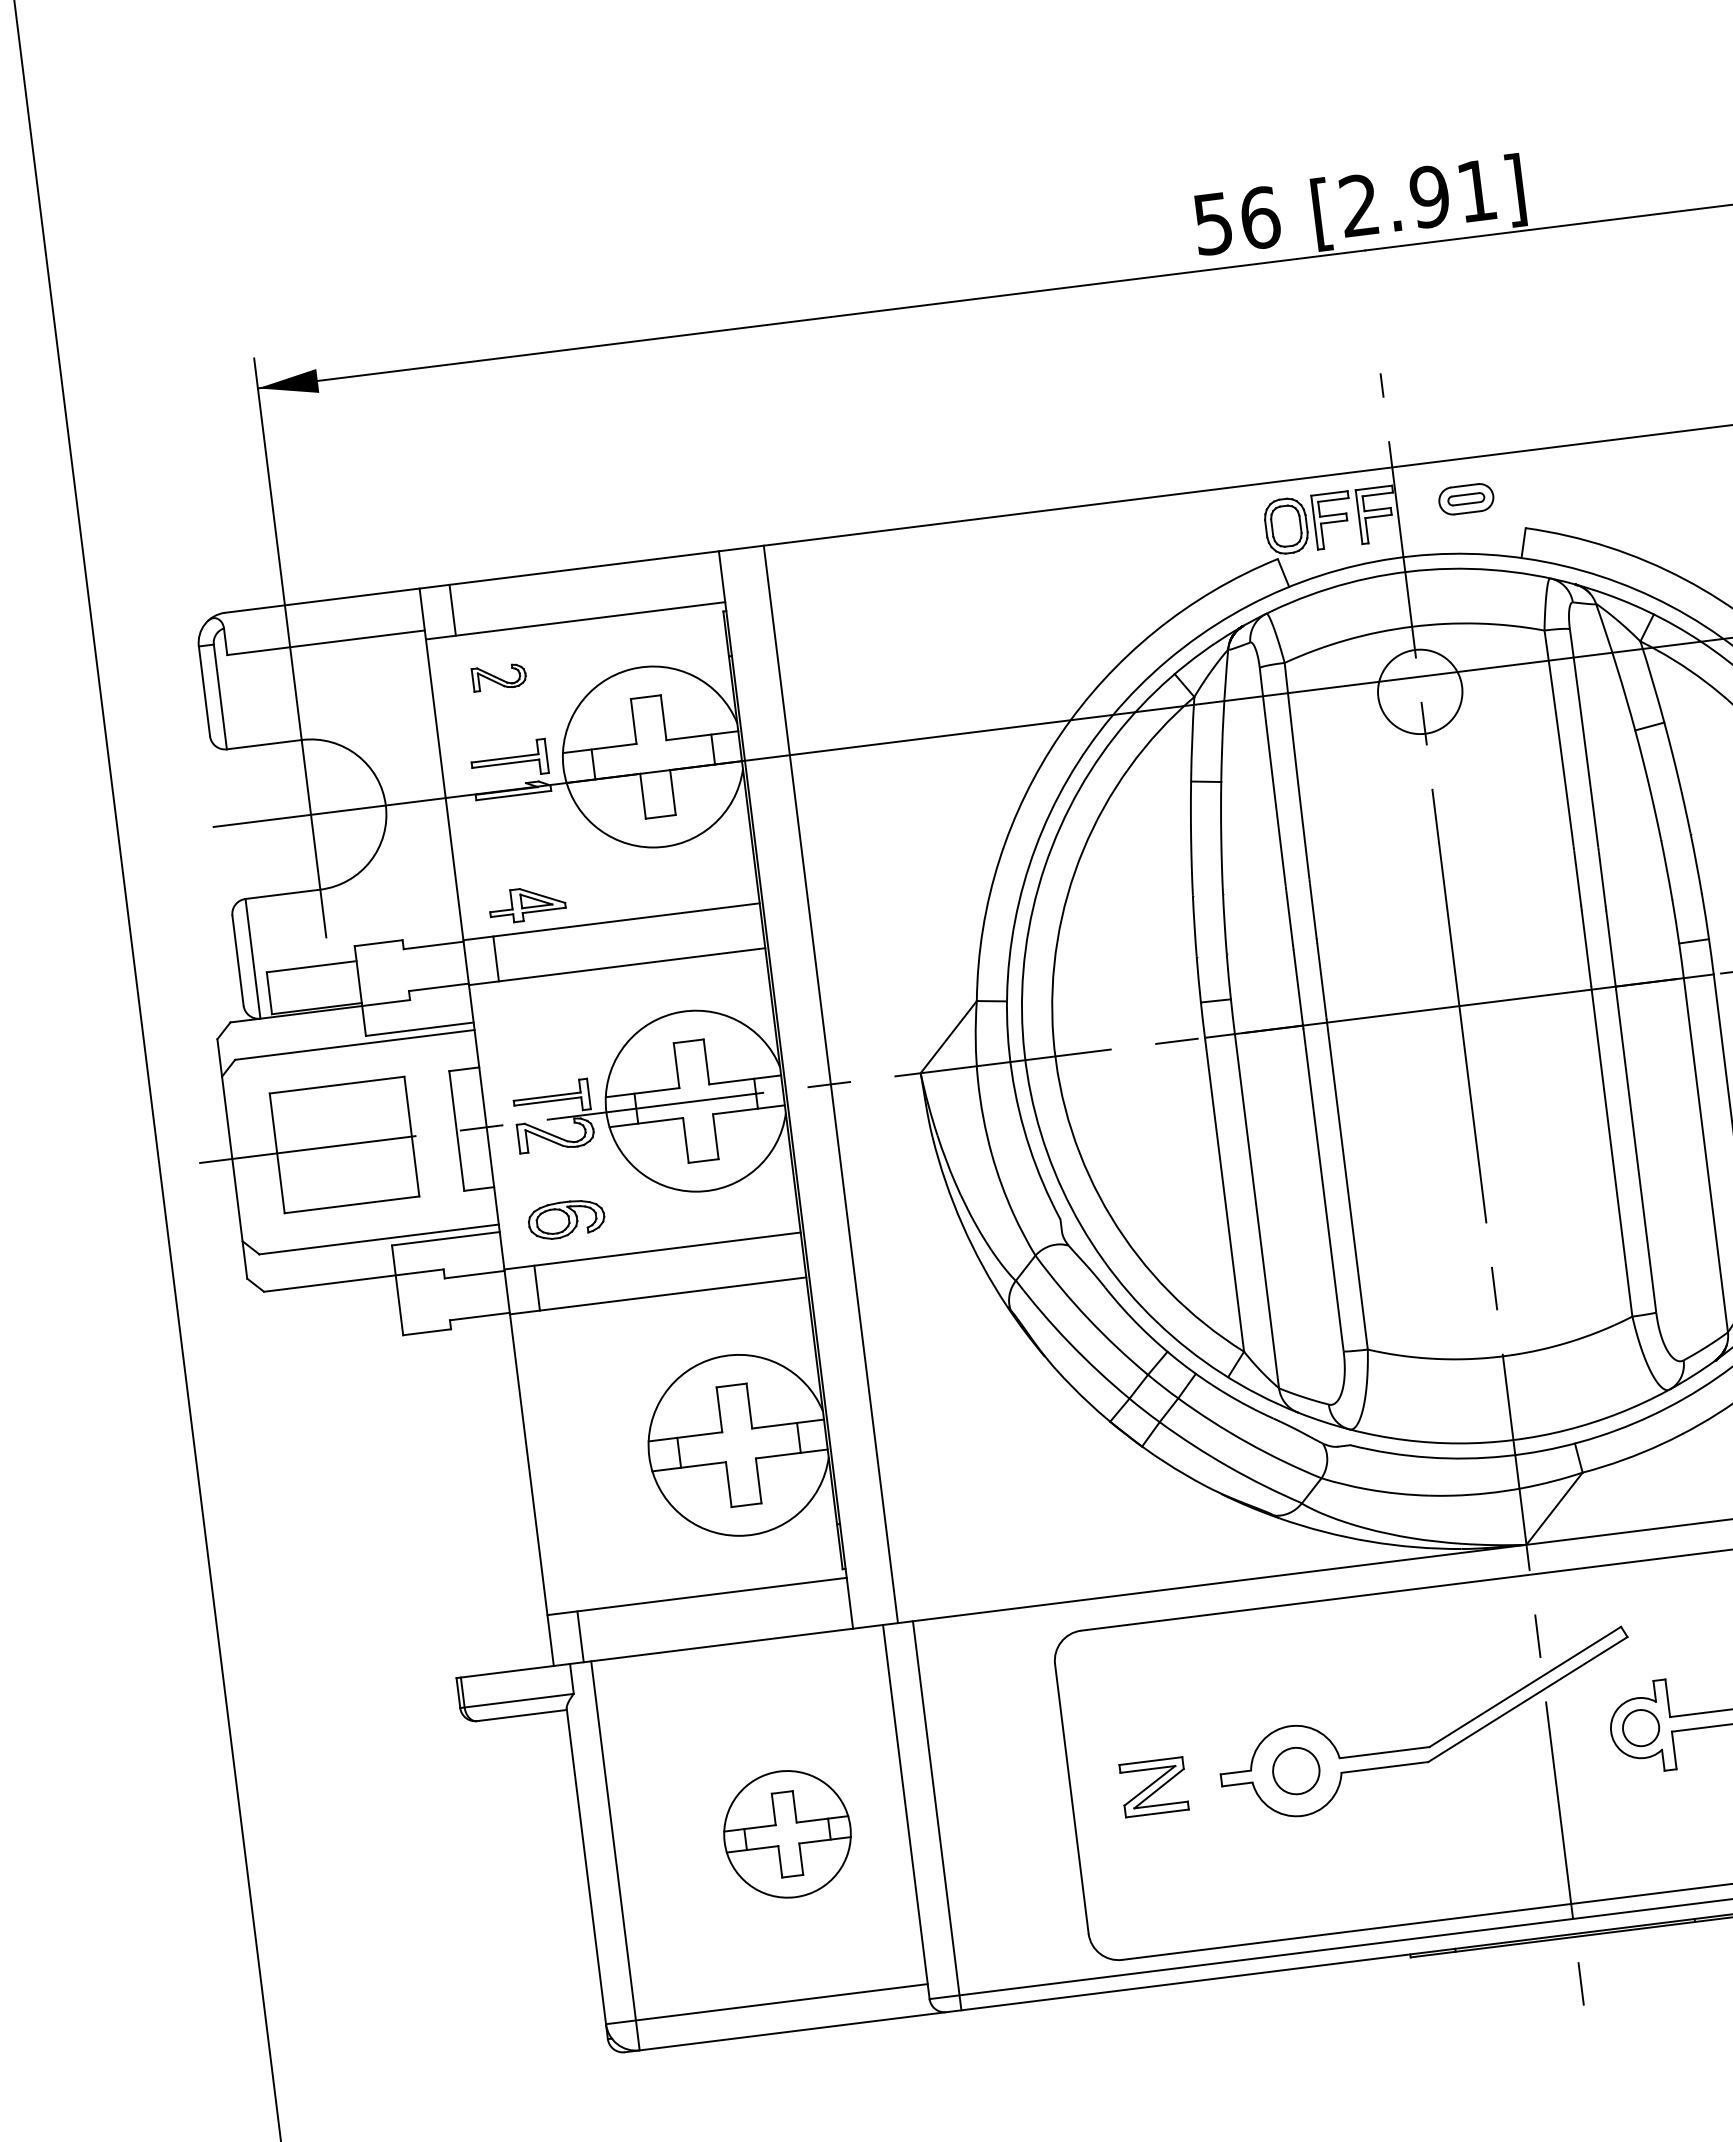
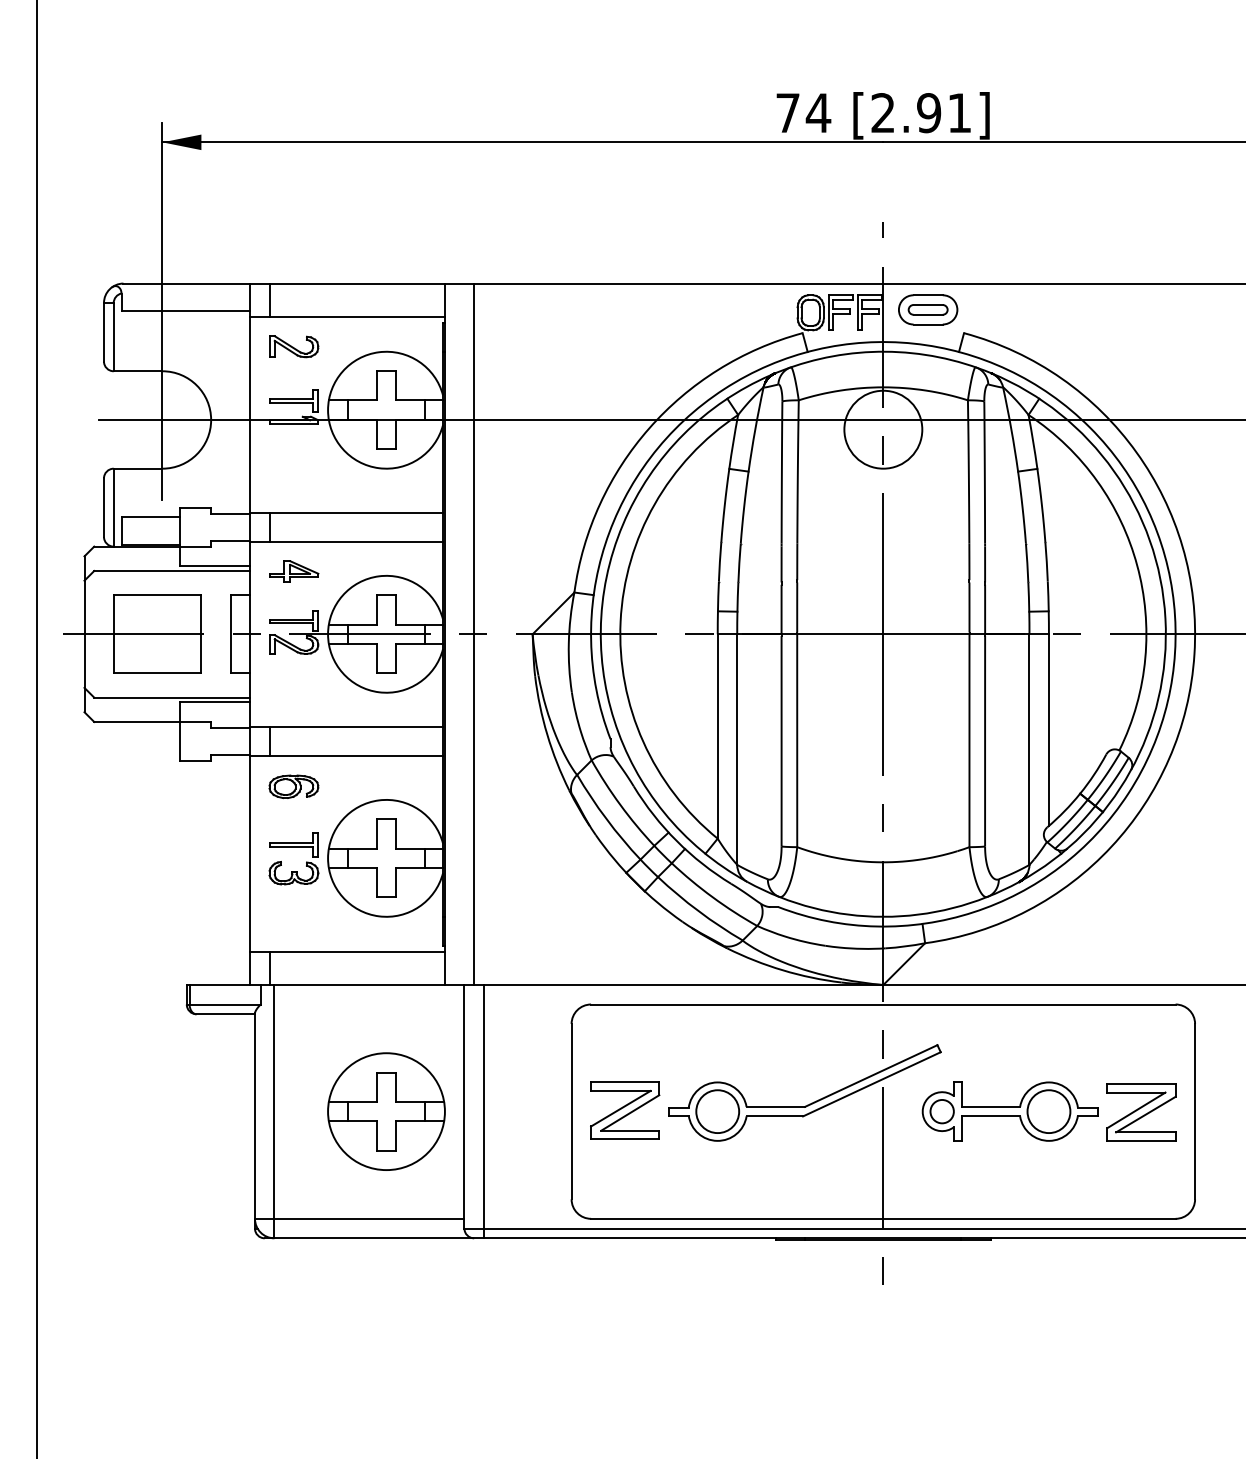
text: (1237, 221) -> (803, 113), 56 -> 74
part: (1466, 498) -> (928, 309), size x1.67
part: (499, 676) -> (294, 346), size x1.43
circle: (1420, 691) -> (883, 429), size x1.43
part: (528, 904) -> (294, 571), moved
part: (565, 1219) -> (293, 786), moved
part: (594, 1446) -> (293, 847), added
circle: (1295, 1770) -> (717, 1111), size x1.43
part: (1154, 1786) -> (625, 1110), size x1.67
part: (787, 1834) -> (386, 1111), size x1.43

